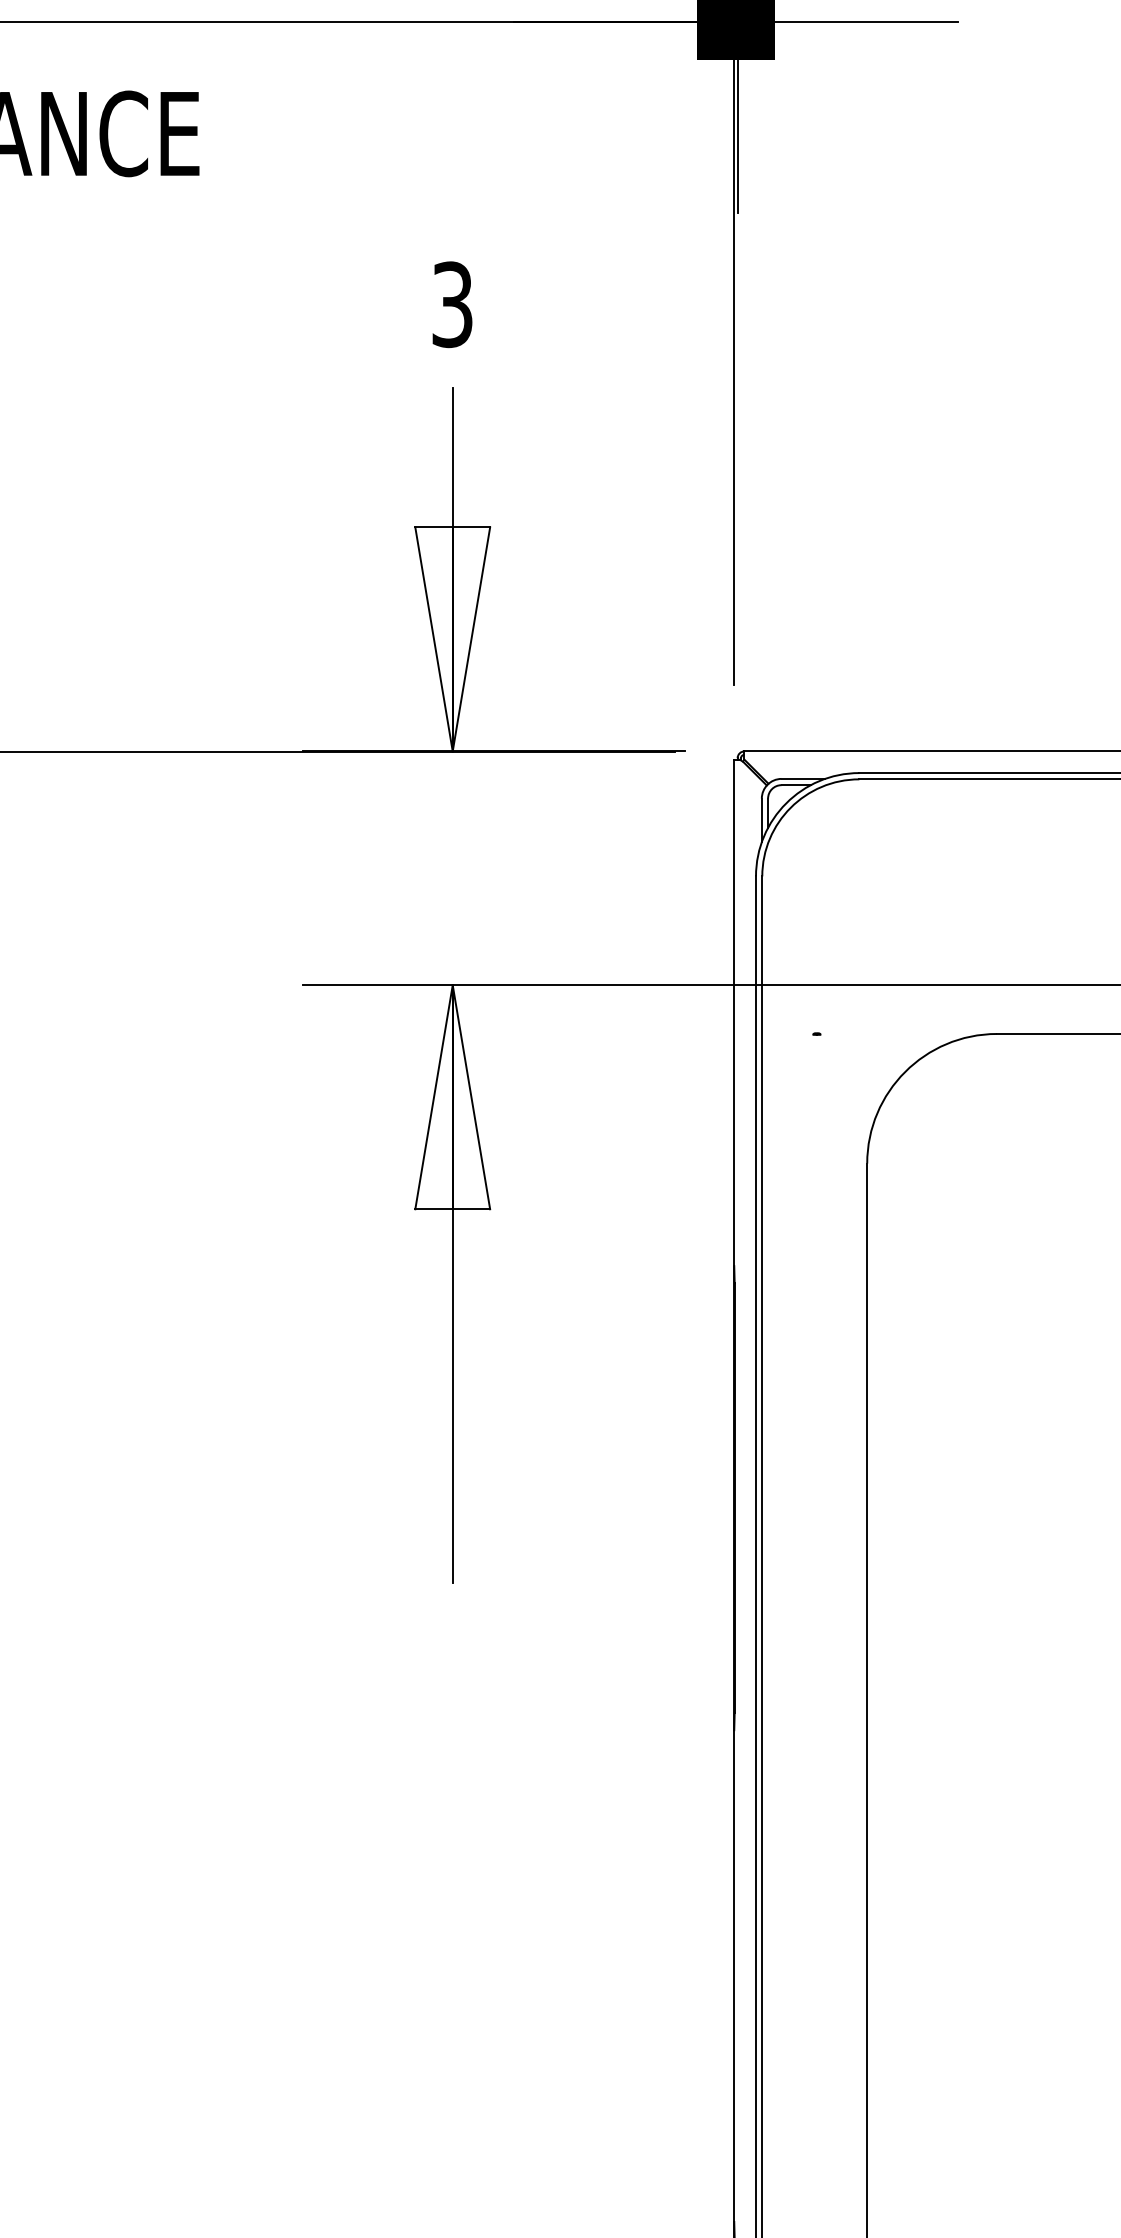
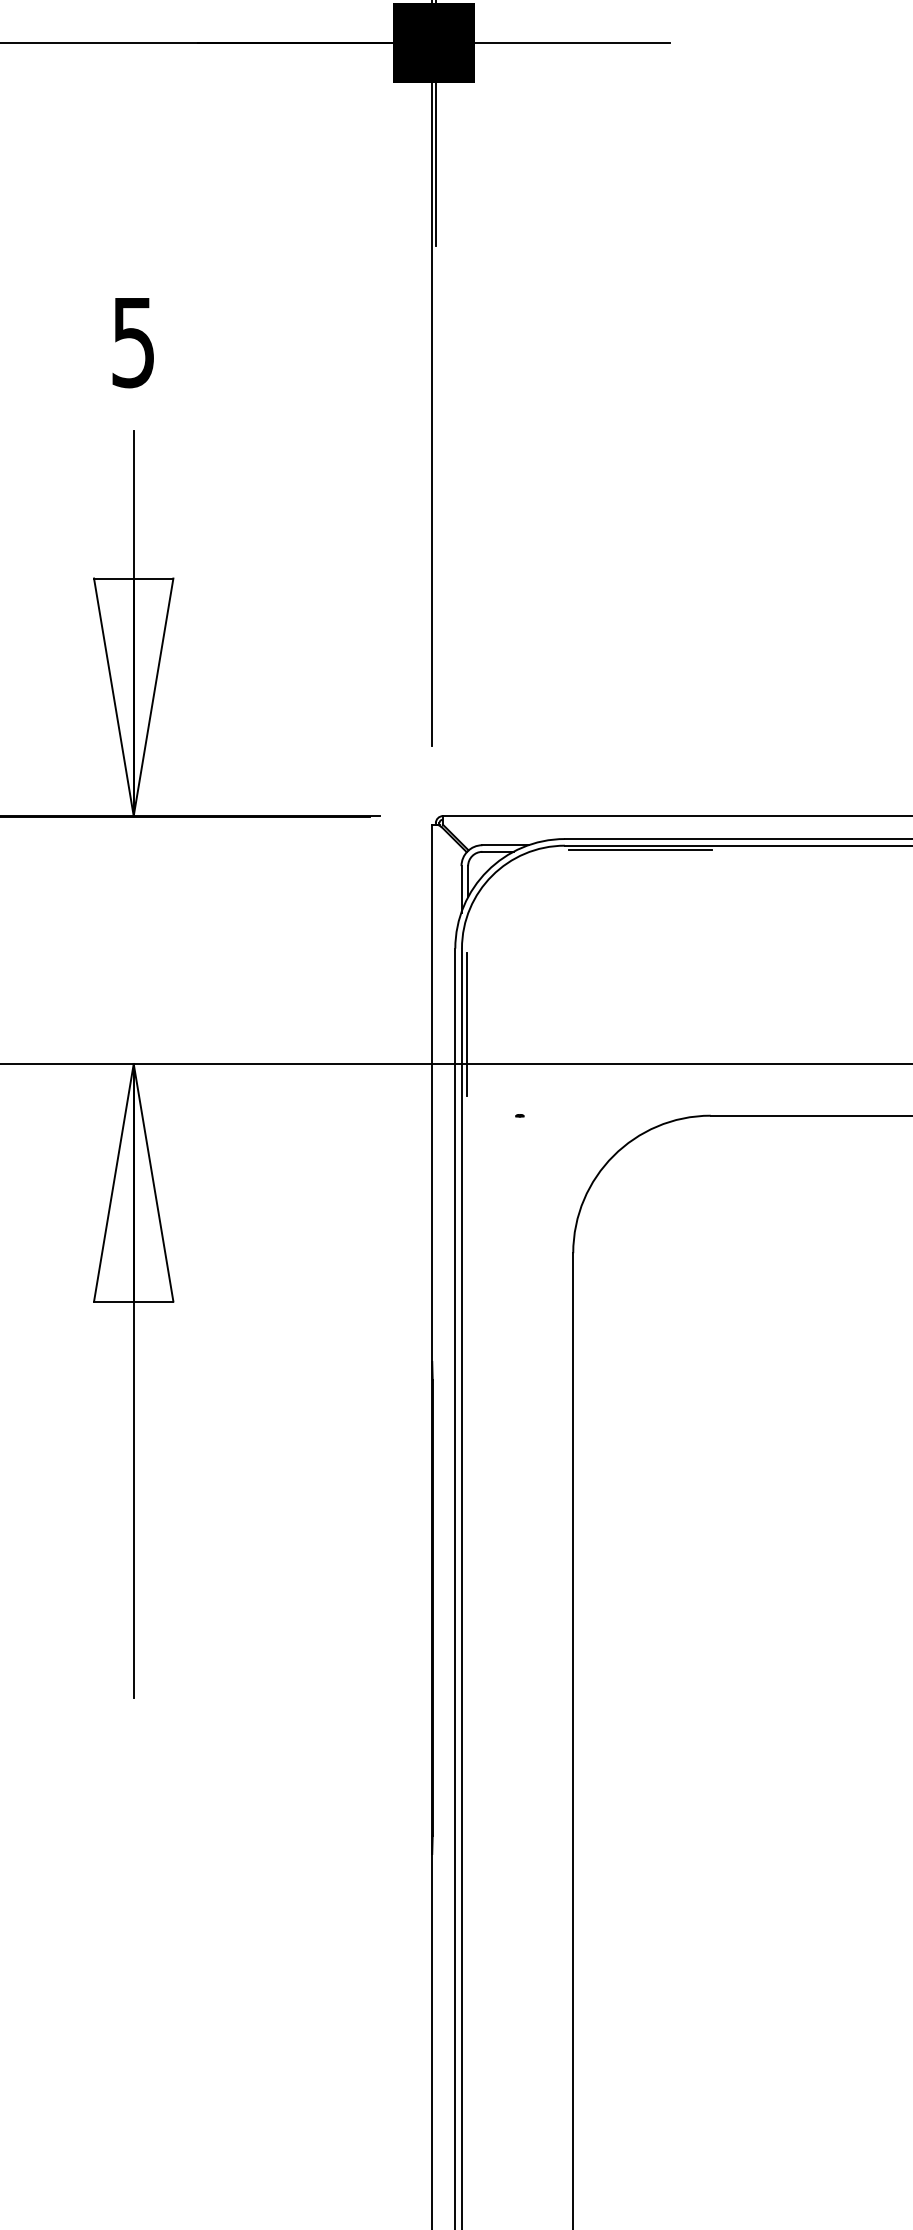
text: (452, 304) -> (133, 342), 3 -> 5
line: (930, 783) -> (640, 850), added
line: (766, 947) -> (466, 1023), added

